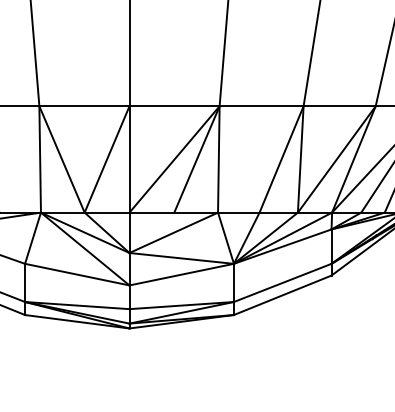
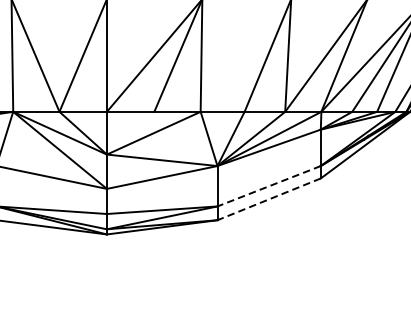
line: (282, 283) -> (268, 186), solid -> dashed
line: (282, 295) -> (268, 199), solid -> dashed

